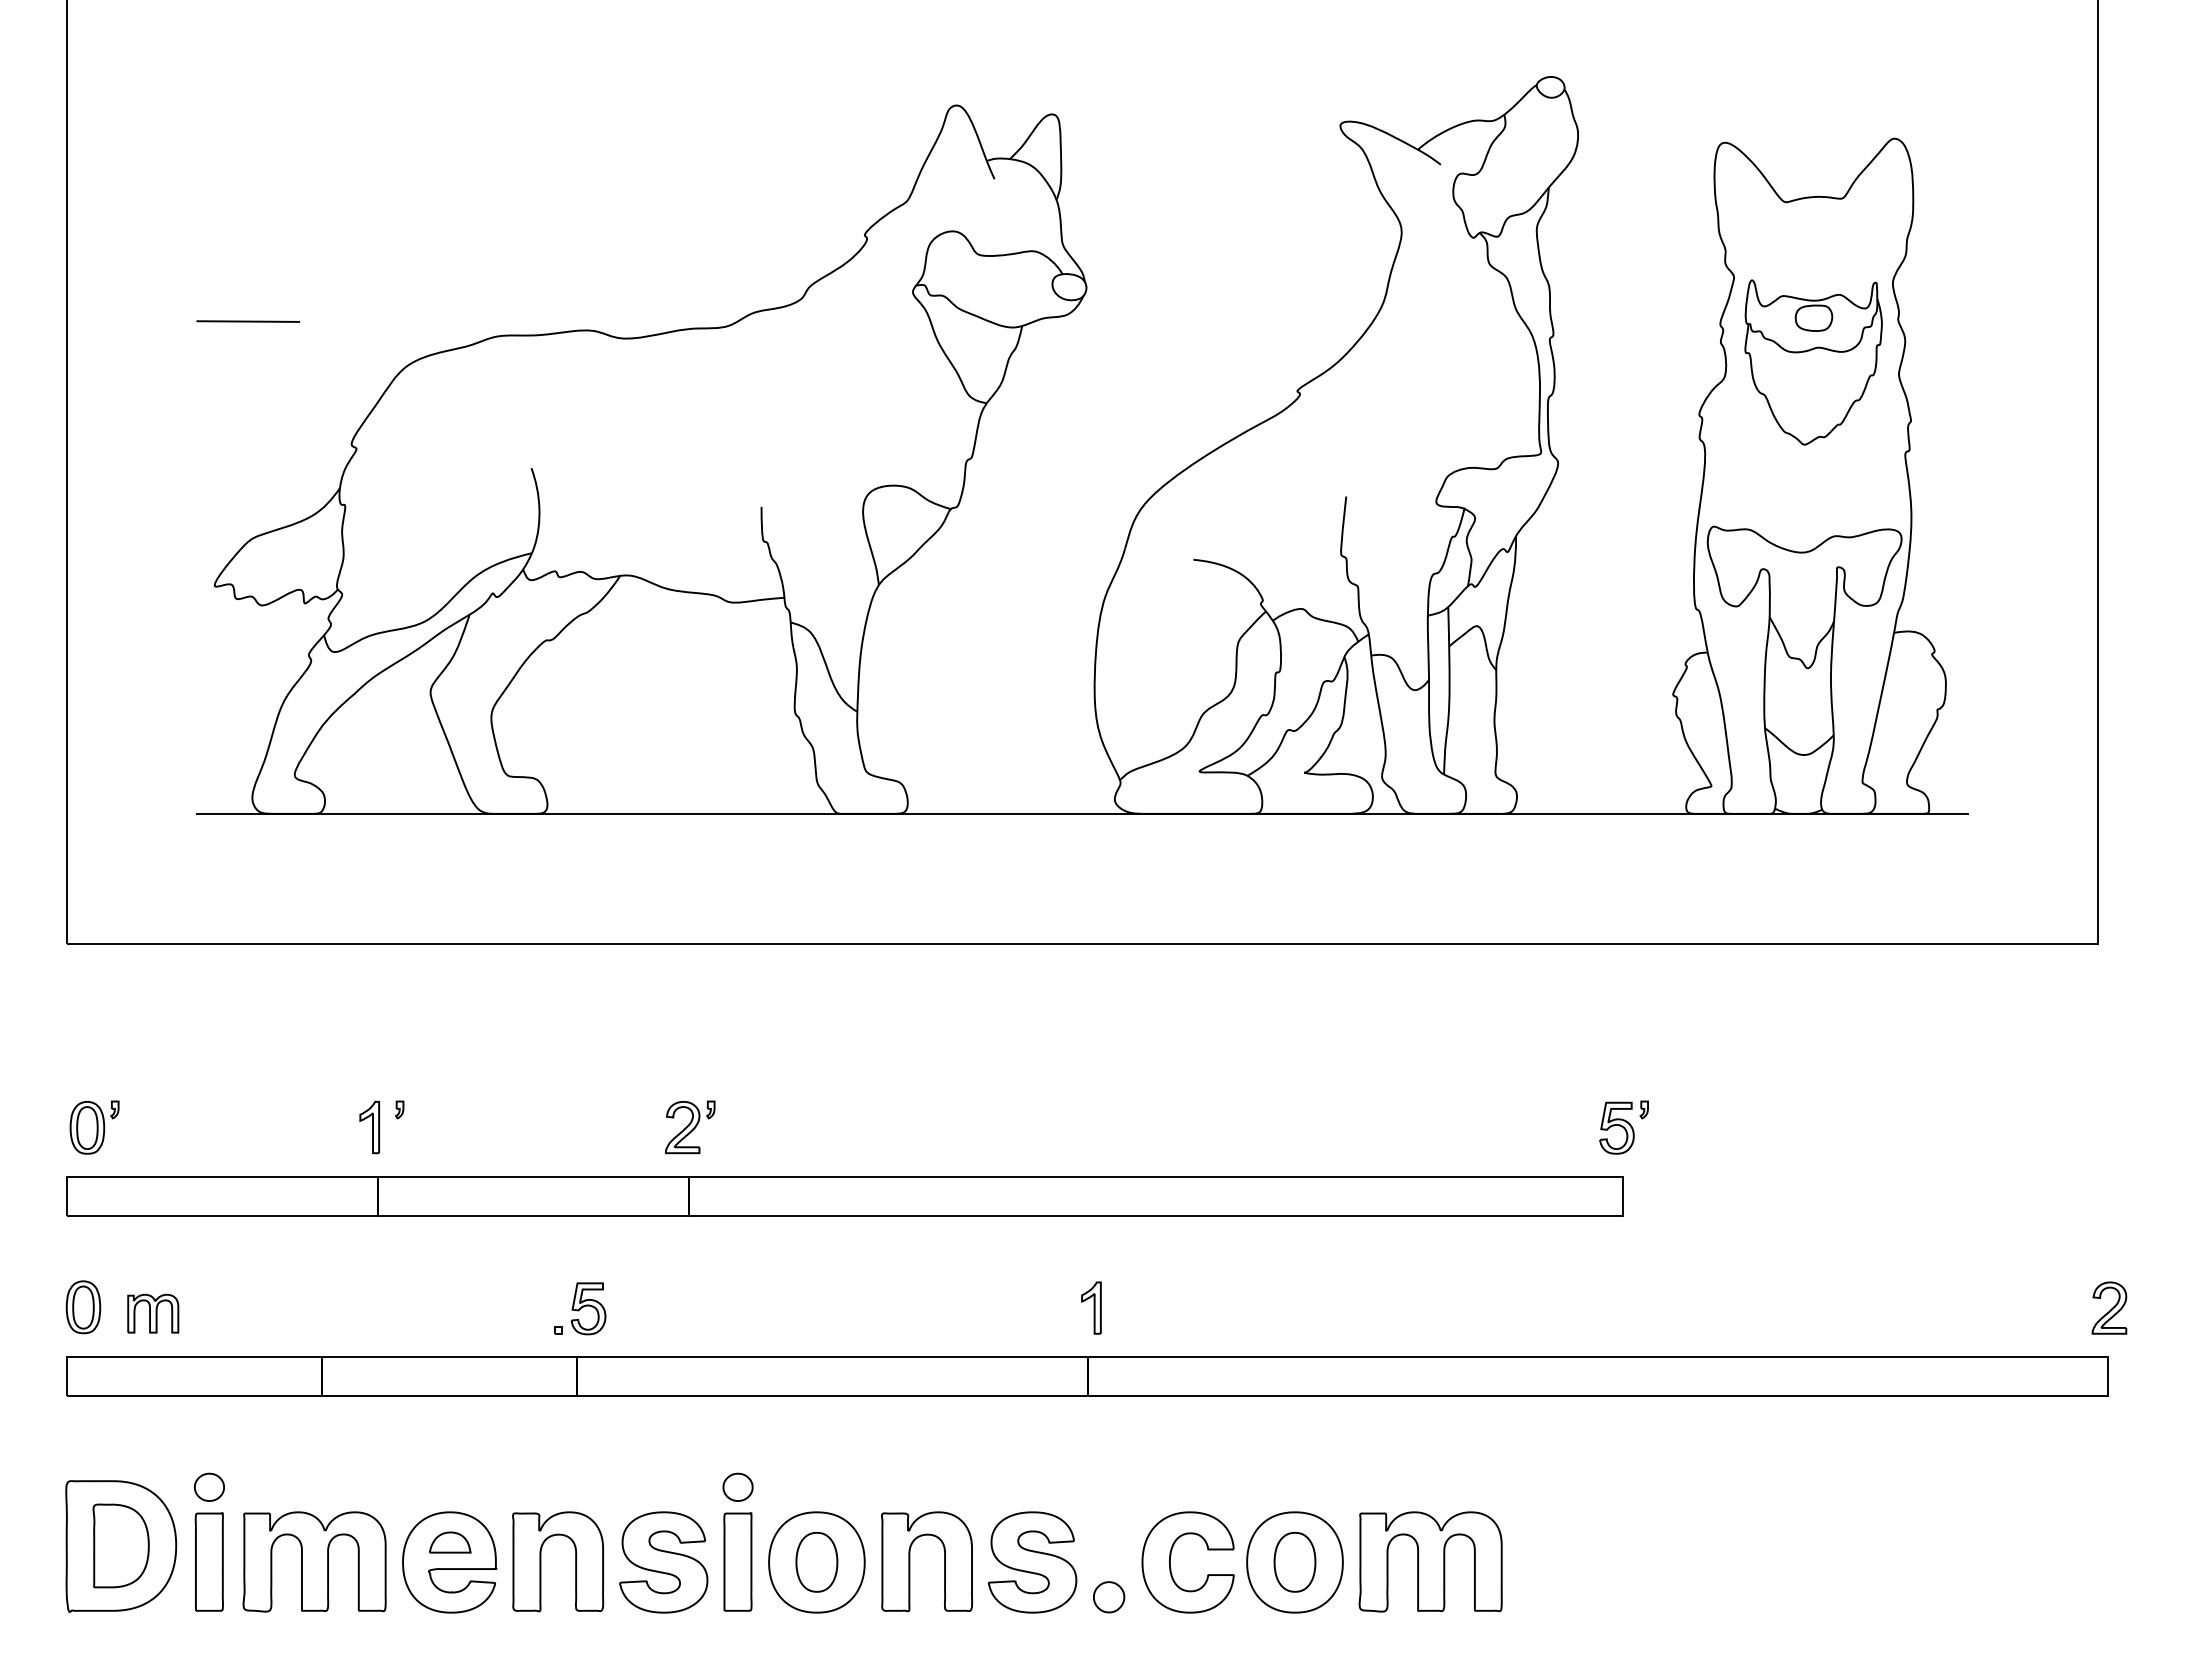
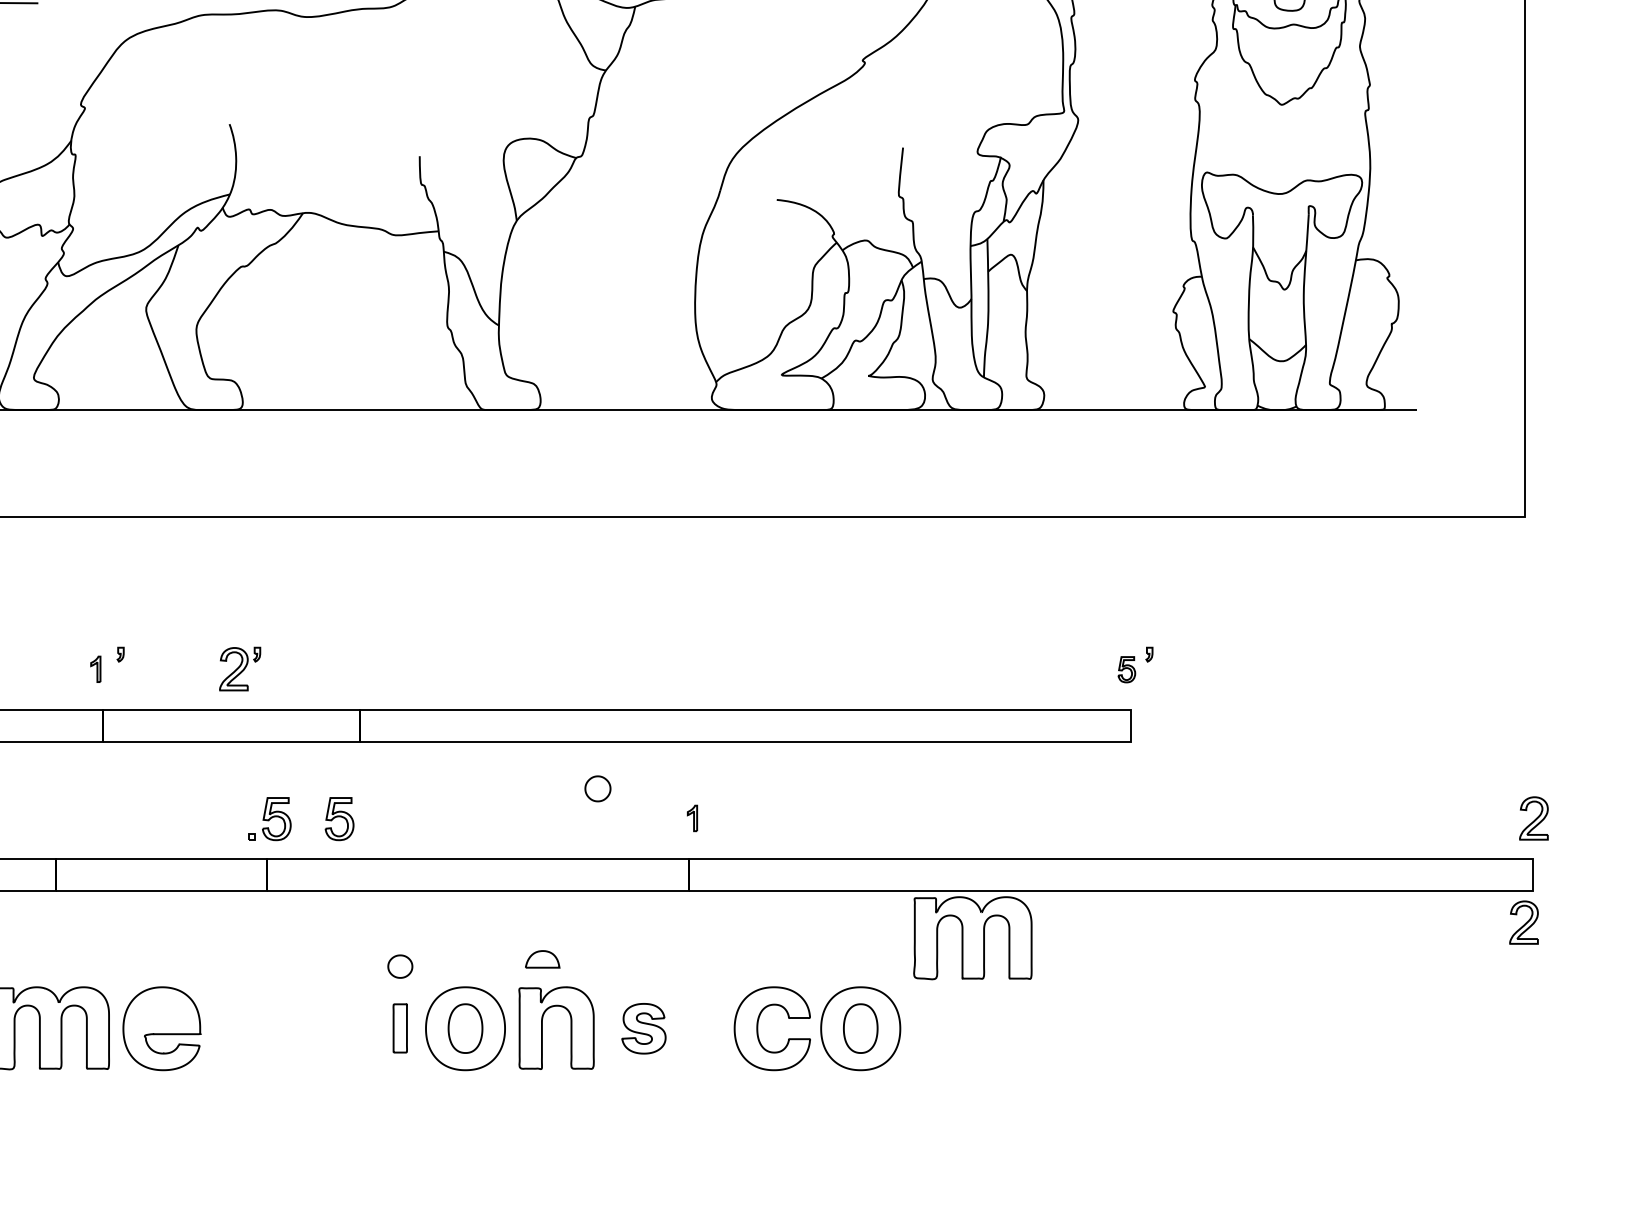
part: (369, 1127) -> (95, 669), size x0.6
part: (690, 1127) -> (240, 669), moved
part: (1616, 1127) -> (1126, 669), size x0.6
part: (1091, 1307) -> (692, 817), size x0.6
part: (664, 1308) -> (339, 818), added
part: (2097, 1433) -> (1524, 922), added
part: (450, 1542) -> (542, 959), moved
part: (541, 1561) -> (237, 1027), removed
part: (737, 1561) -> (399, 1027), size x0.6
part: (1430, 1561) -> (972, 937), moved
part: (663, 1562) -> (338, 1028), removed
part: (1032, 1562) -> (643, 1028), size x0.6
part: (1109, 1597) -> (598, 789), moved

